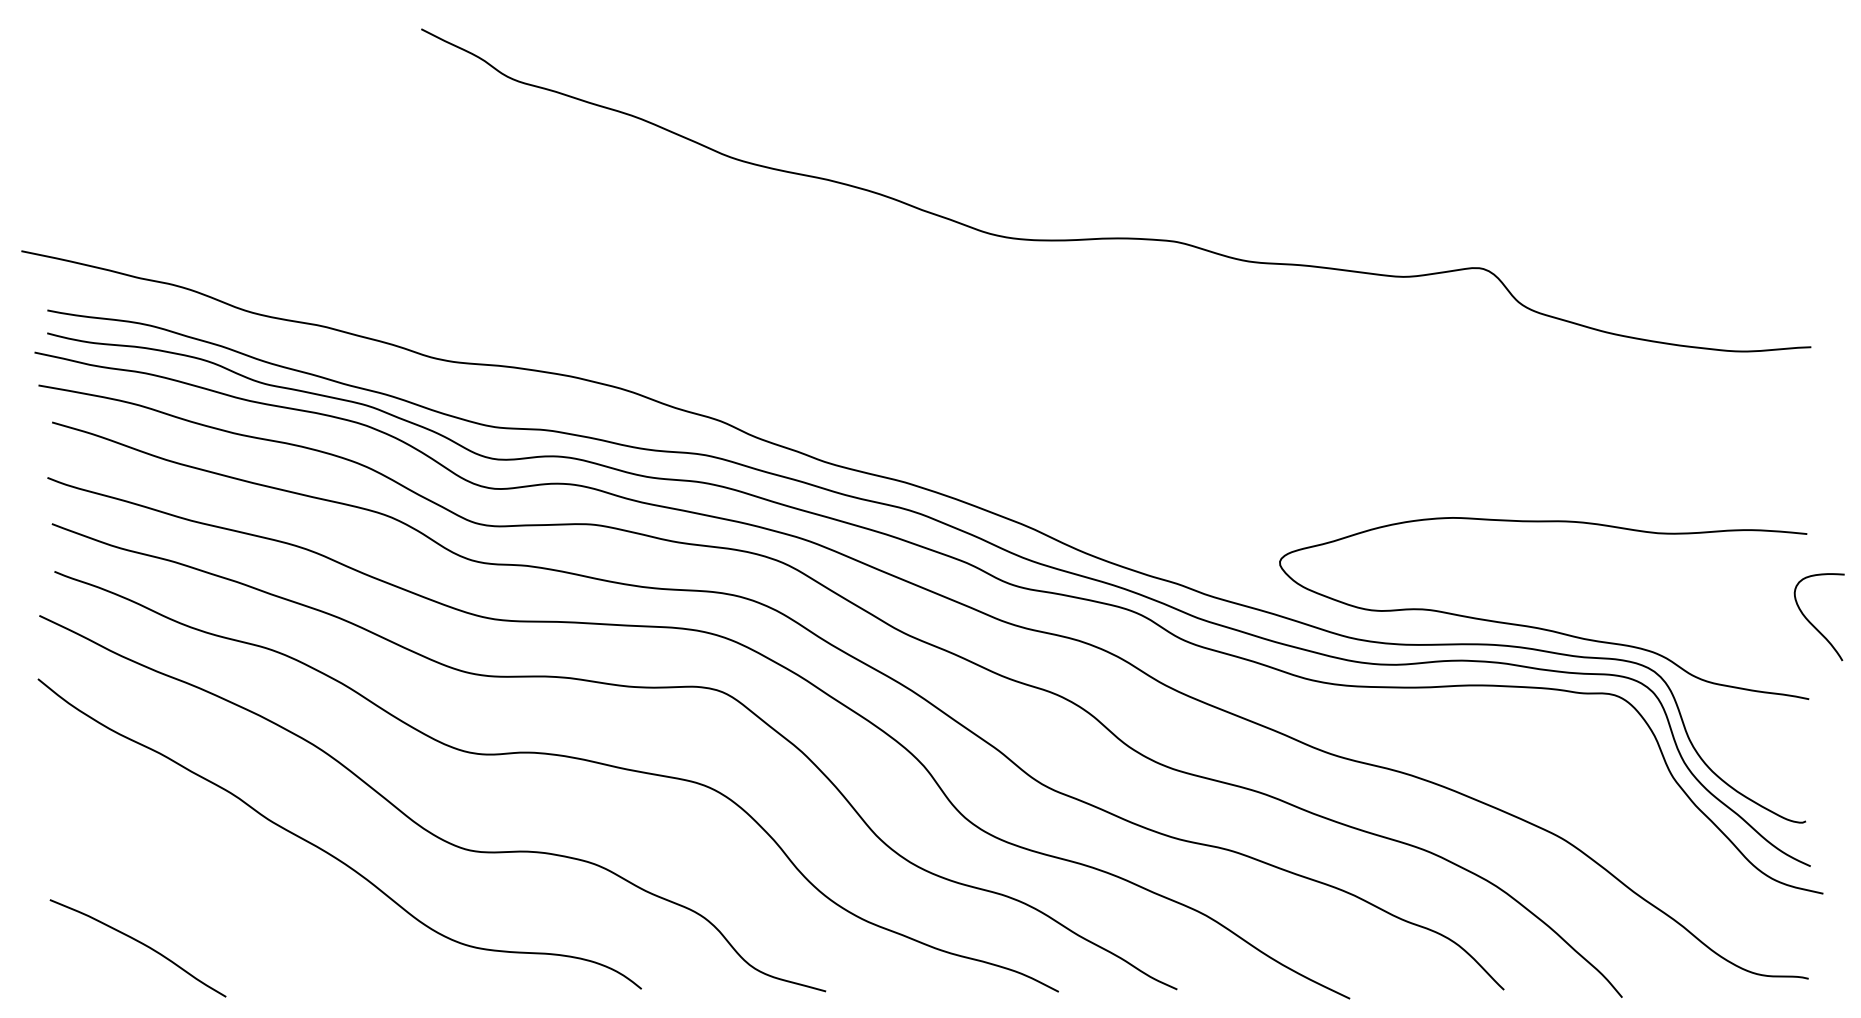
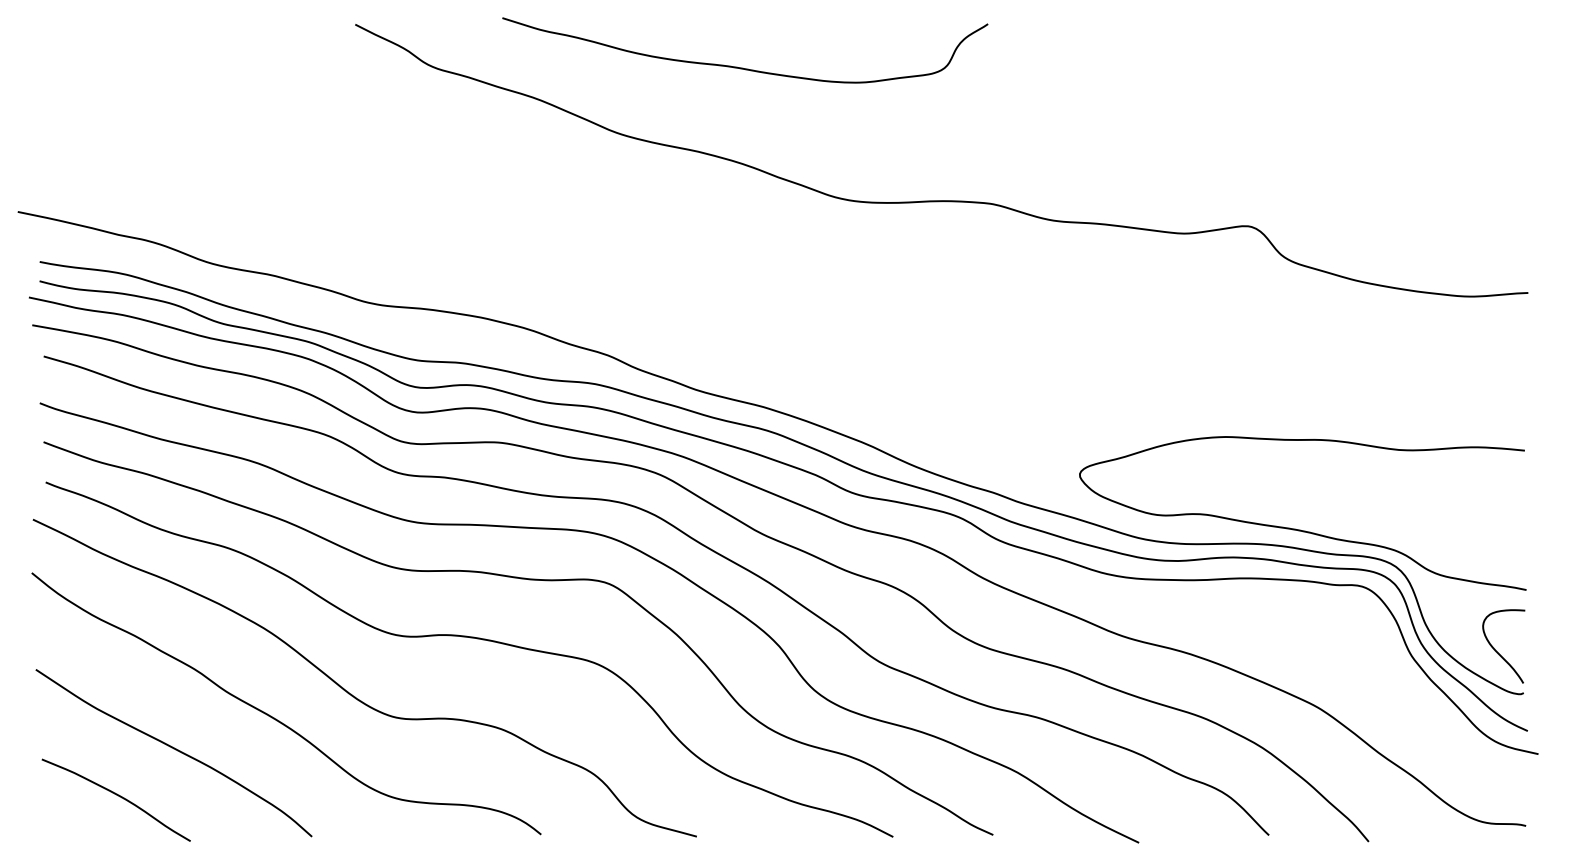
curve: (881, 80) -> (743, 67), added
curve: (1812, 623) -> (1498, 651), moved
curve: (207, 888) -> (174, 749), added

